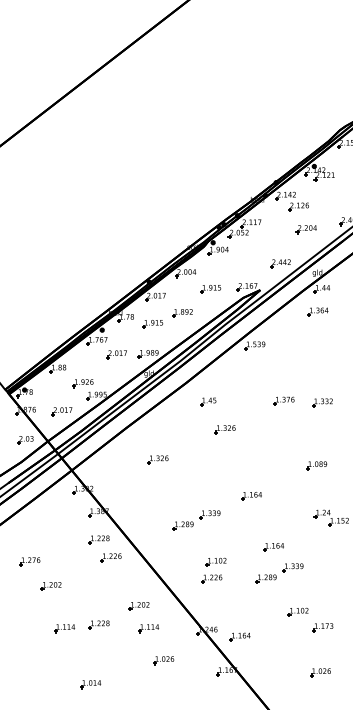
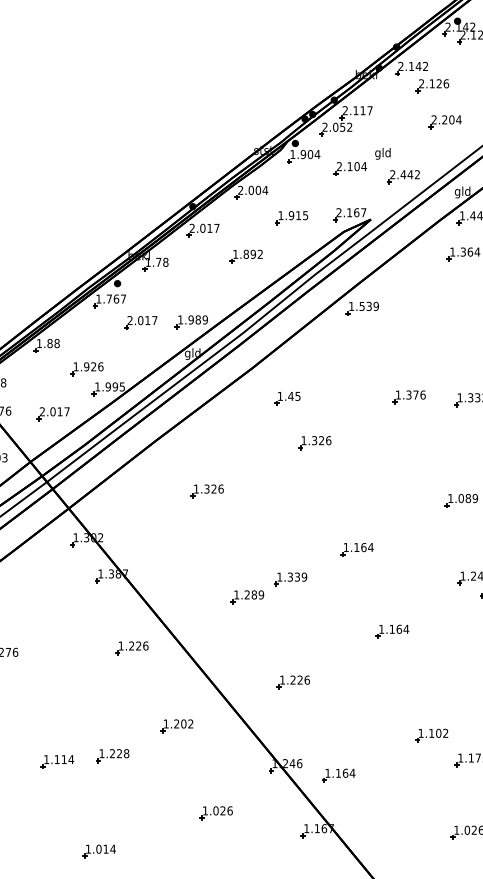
part: (254, 254) -> (361, 162), added
part: (152, 324) -> (198, 274), removed
part: (98, 539) -> (111, 619), removed
part: (215, 561) -> (299, 654), removed
part: (279, 573) -> (401, 673), removed
part: (50, 586) -> (34, 694), removed
part: (148, 628) -> (191, 761), removed

